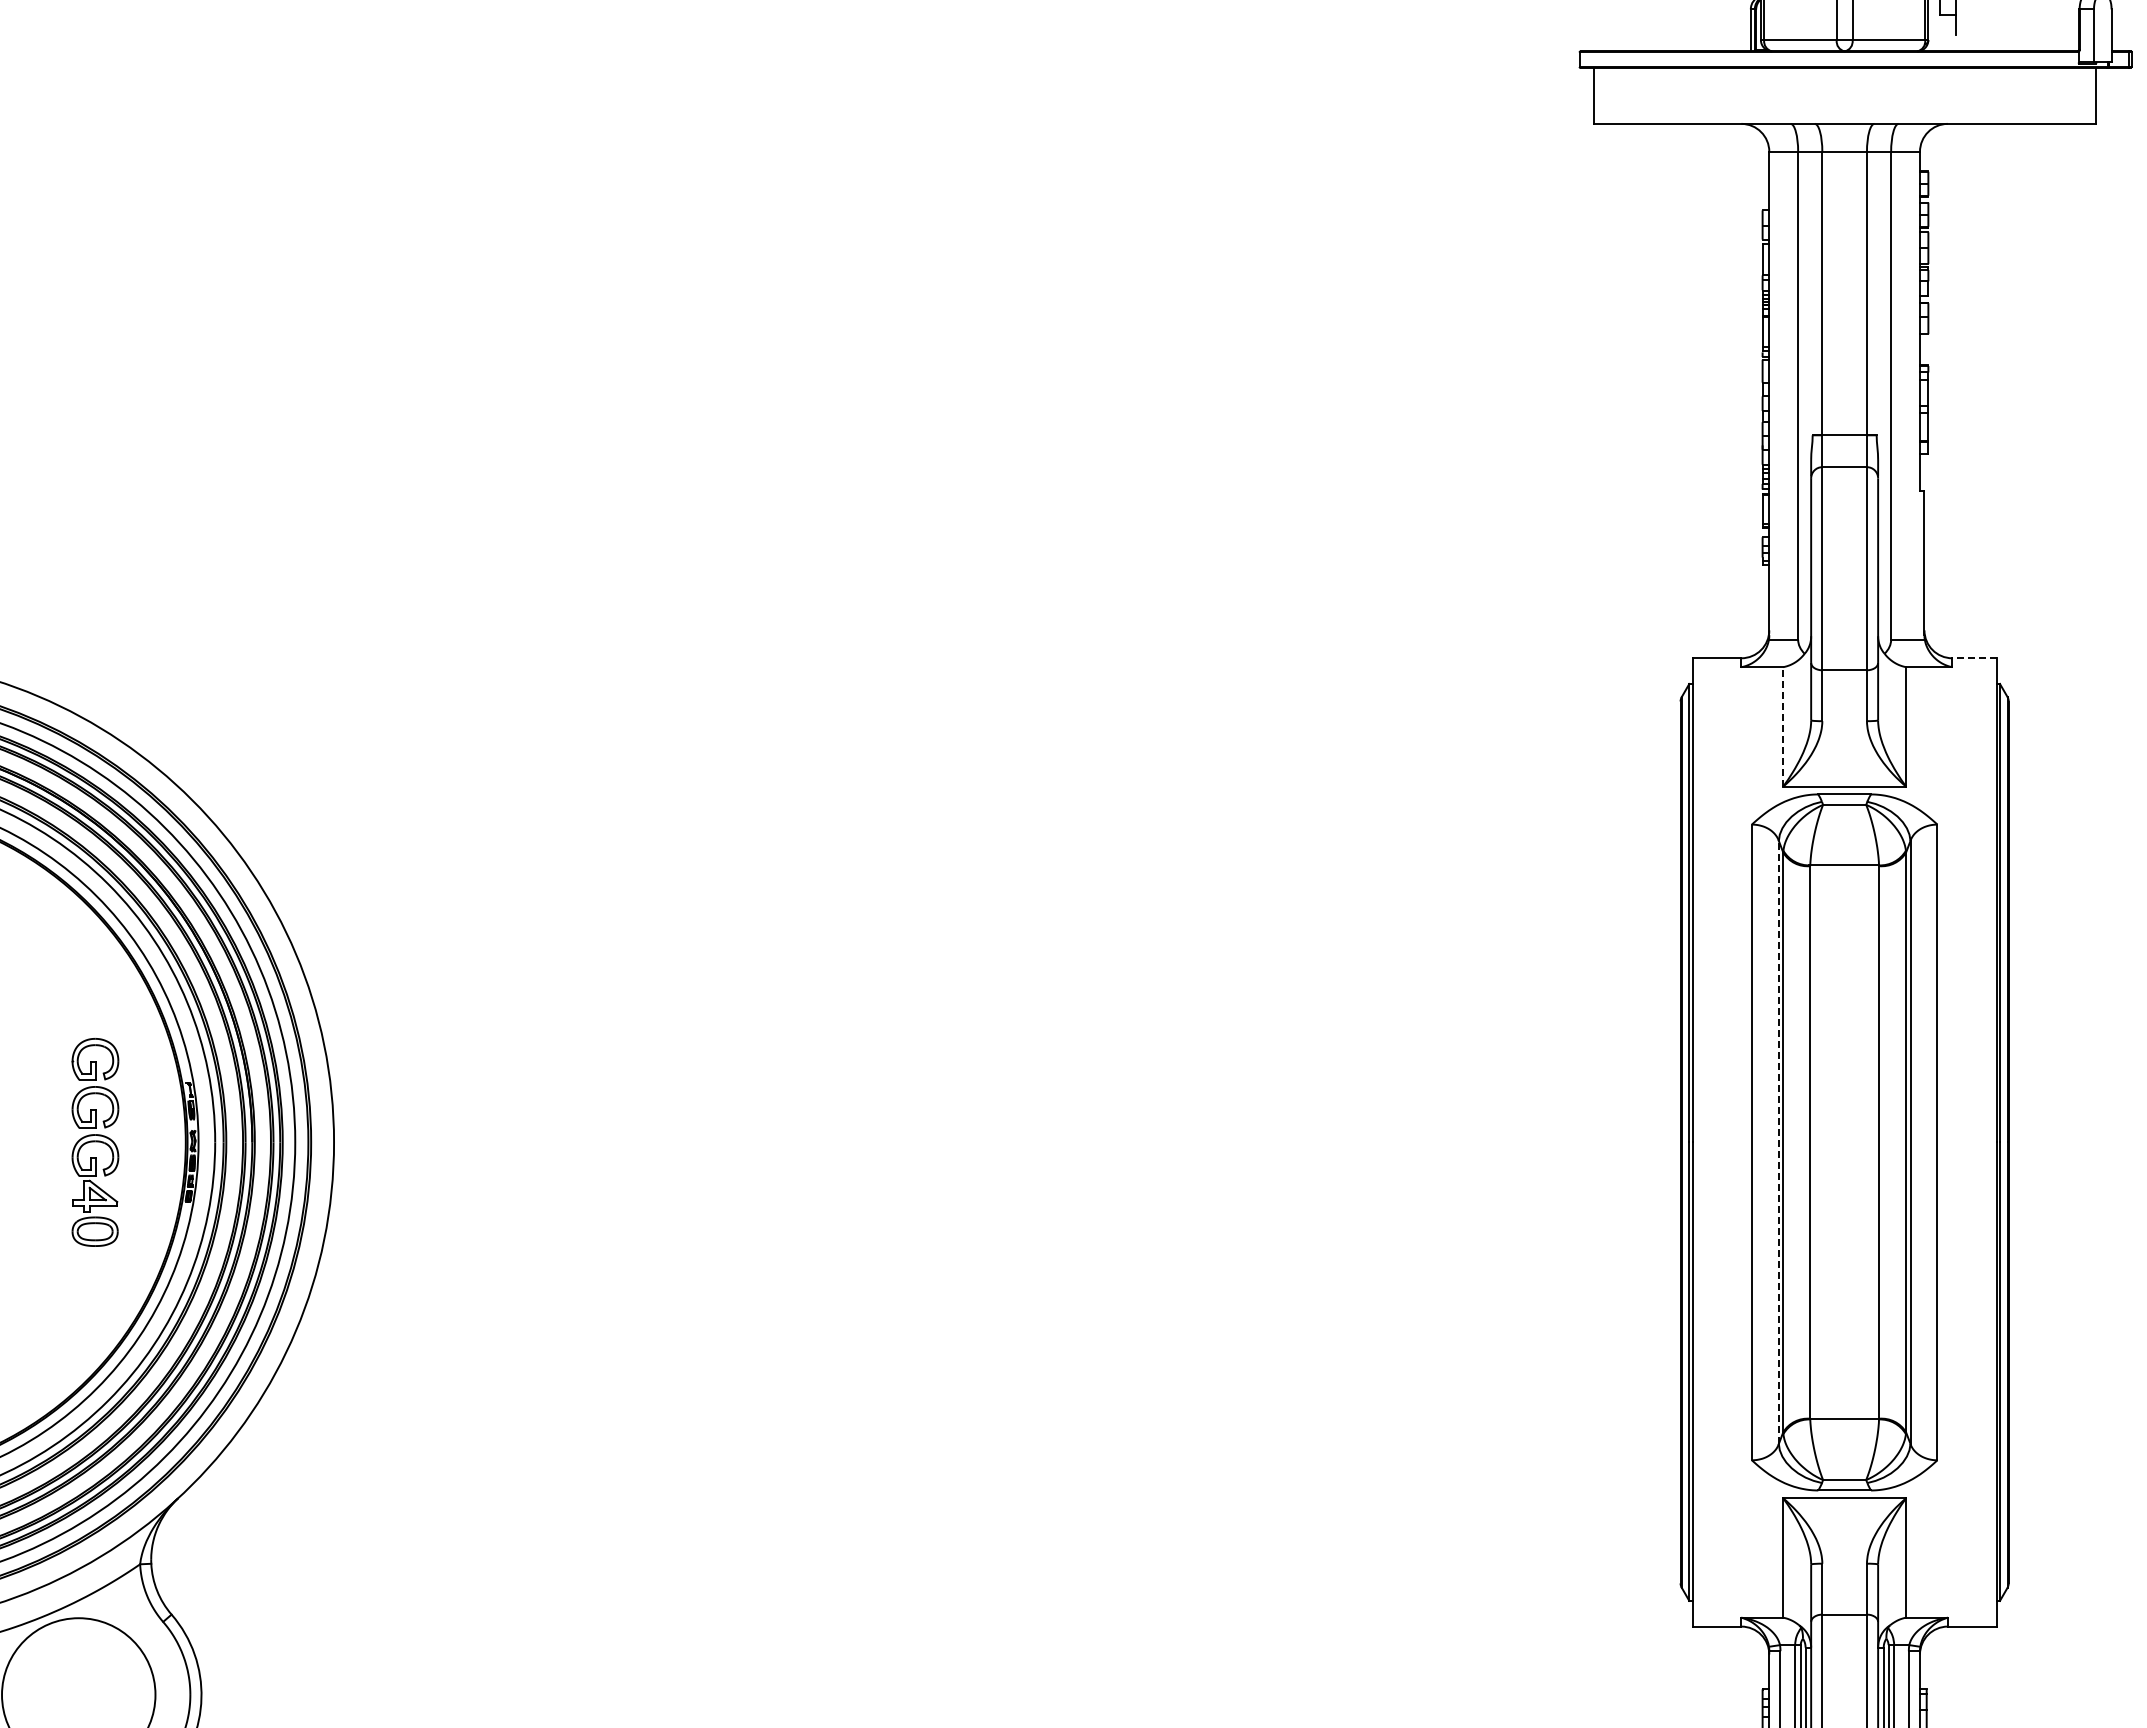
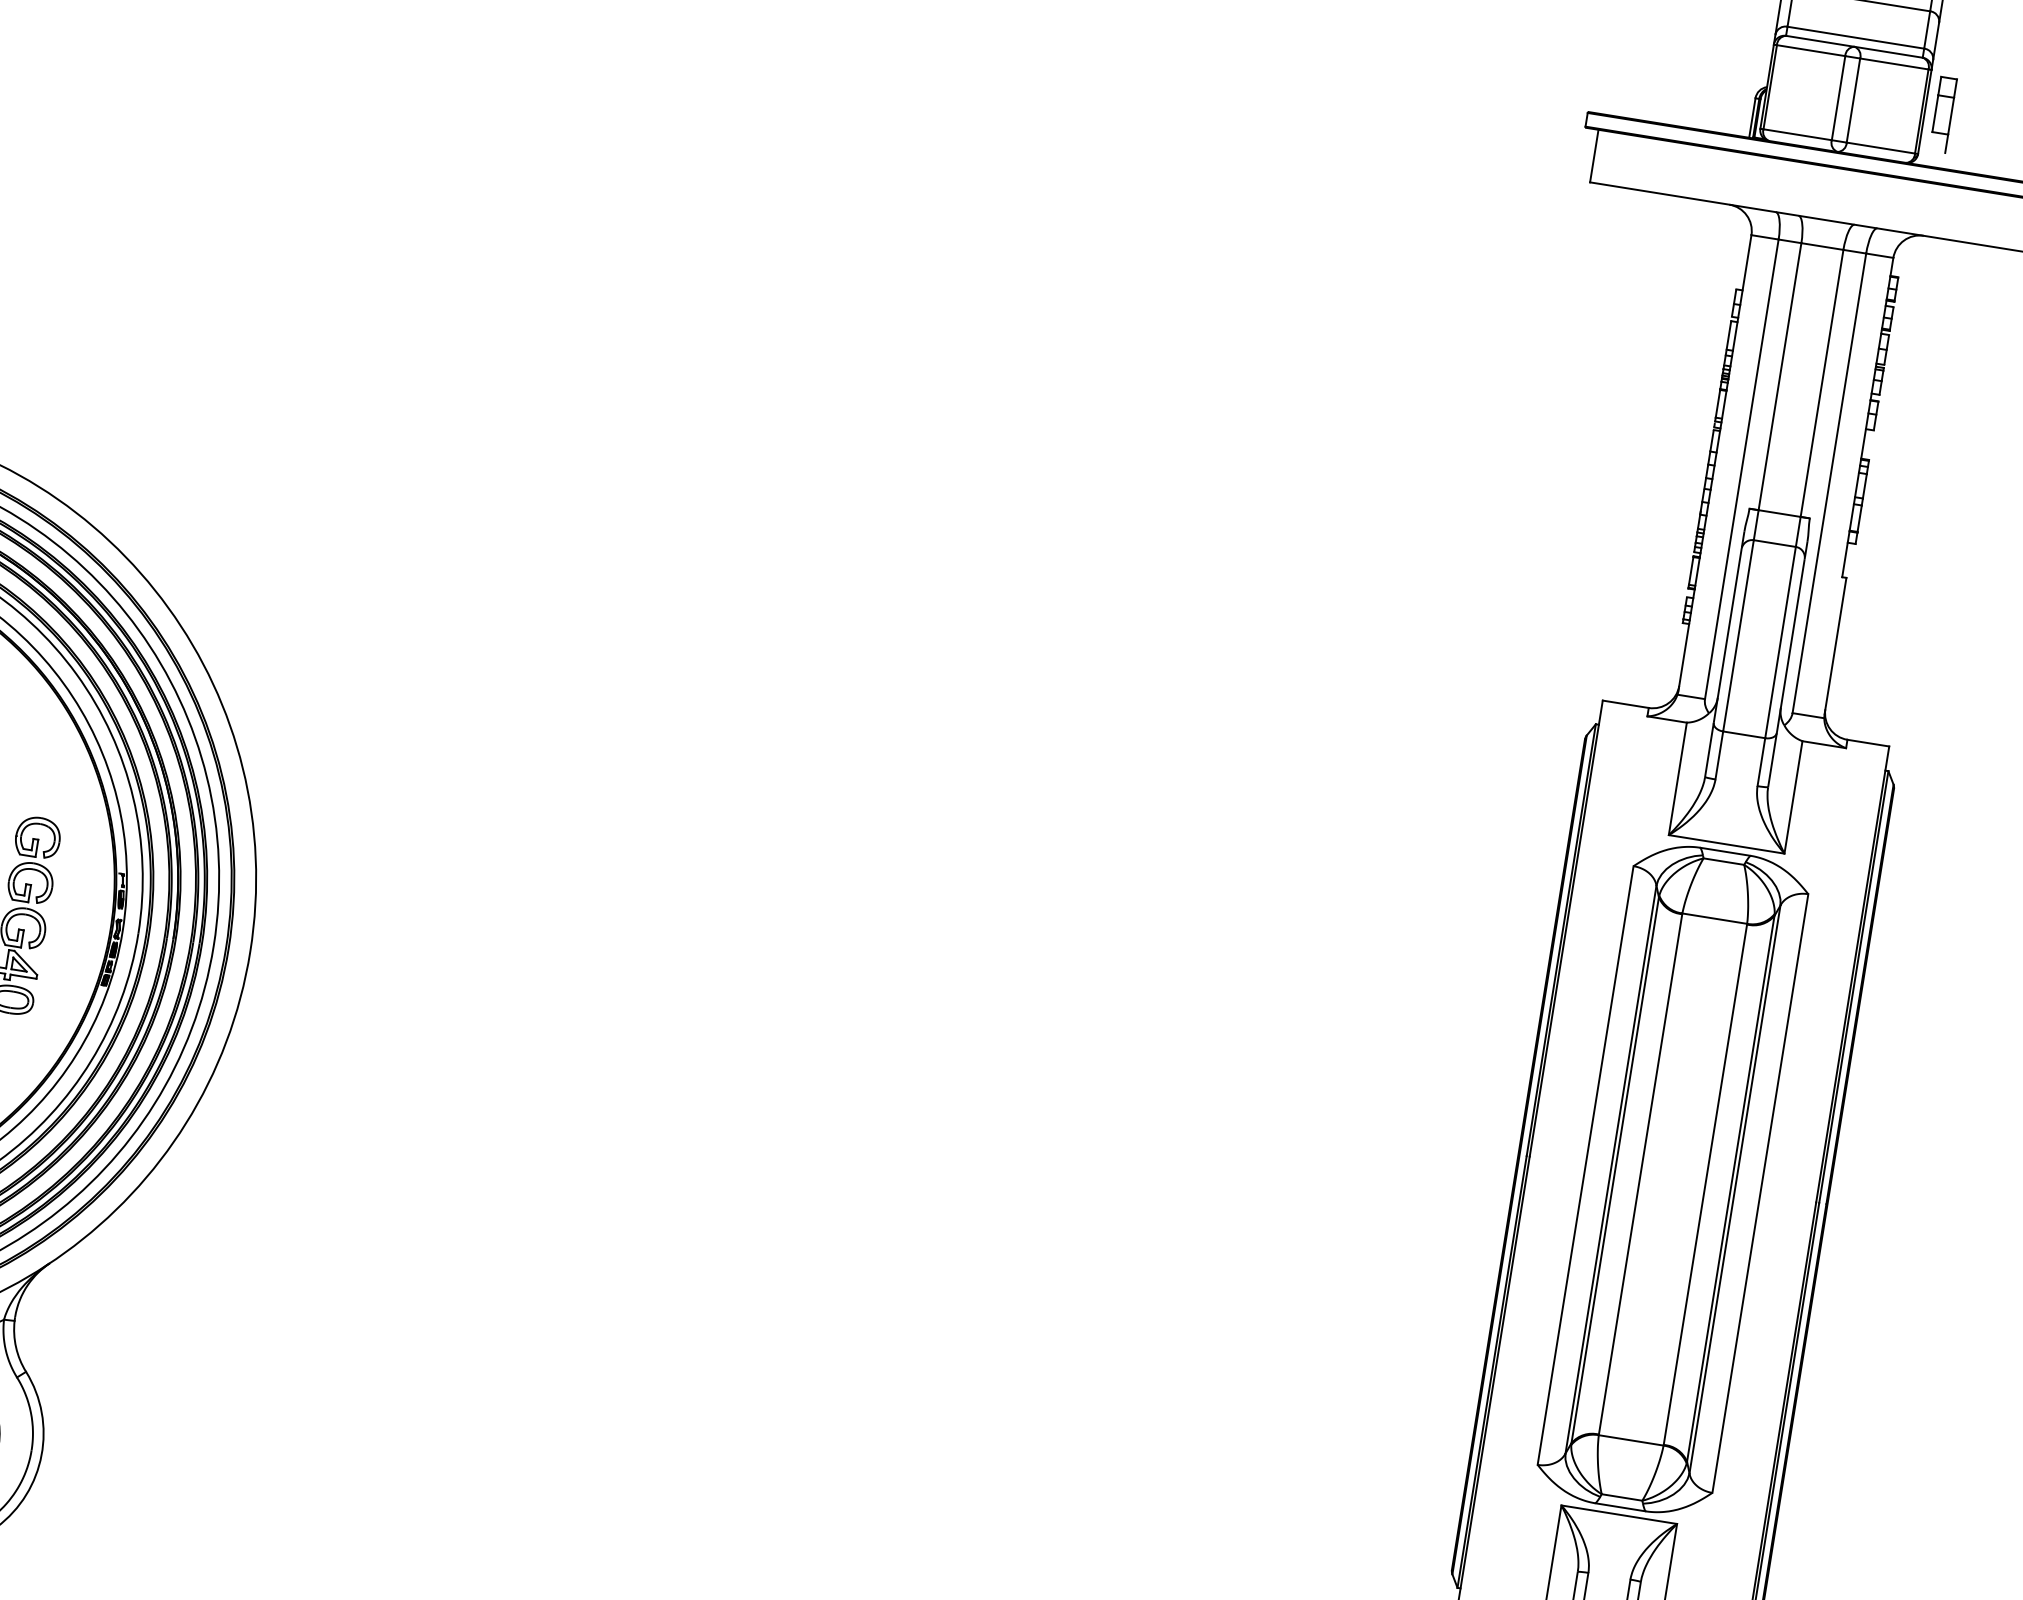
line: (1974, 658) -> (1868, 743), dashed -> solid
line: (1783, 726) -> (1678, 778), dashed -> solid
line: (1778, 1142) -> (1610, 1169), dashed -> solid

